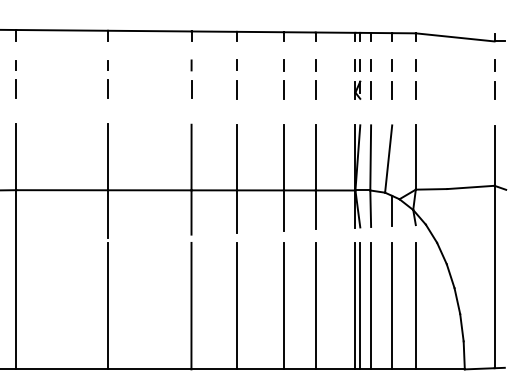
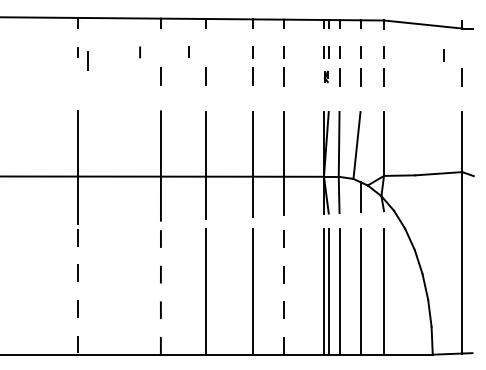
line: (236, 64) -> (188, 51), moved
line: (191, 65) -> (140, 52), moved
line: (494, 65) -> (444, 55), moved
line: (107, 88) -> (87, 60), moved
part: (357, 89) -> (326, 76), size x0.6
line: (191, 305) -> (160, 291), solid -> dashed
line: (315, 305) -> (284, 291), solid -> dashed
line: (108, 306) -> (78, 292), solid -> dashed

